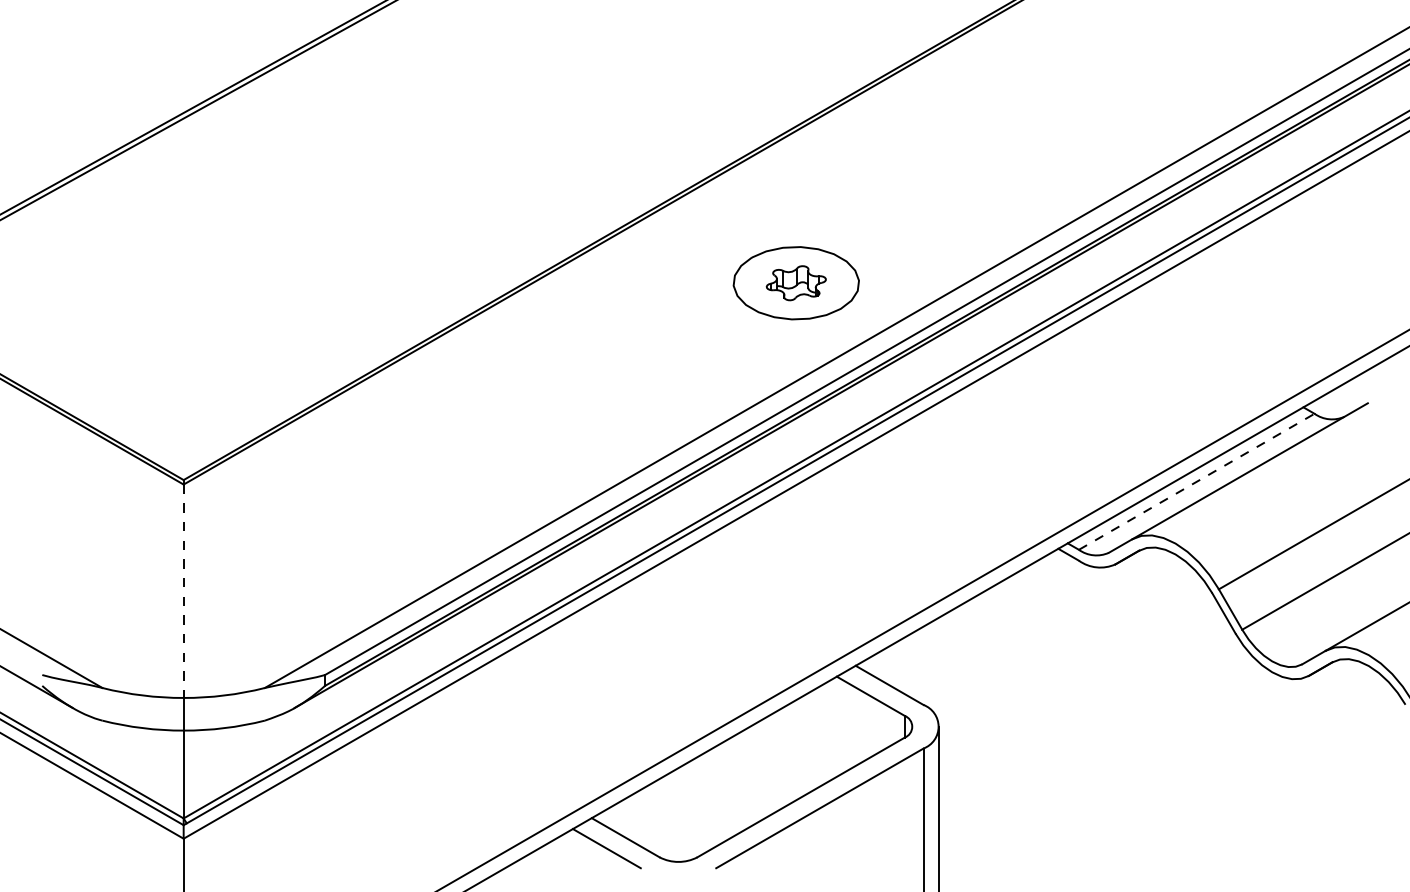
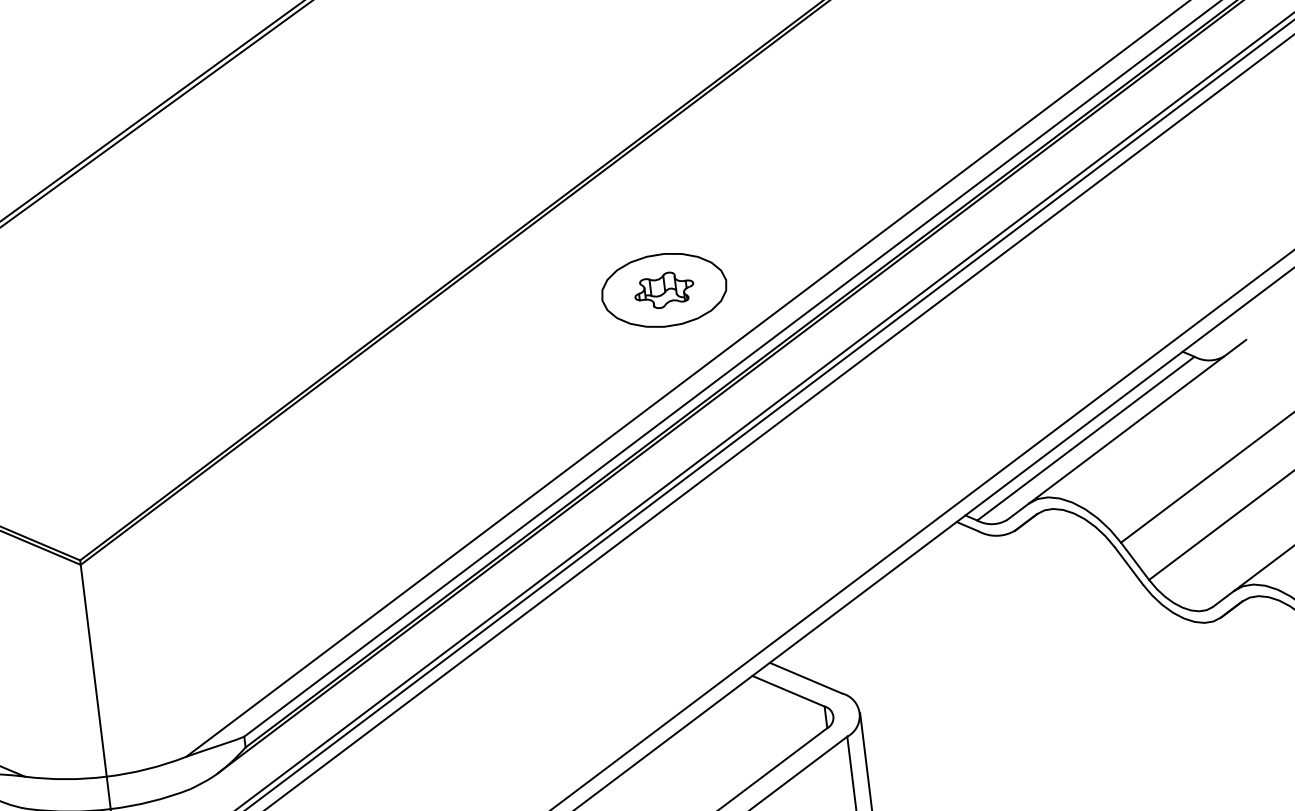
line: (1197, 481) -> (1086, 438), dashed -> solid
line: (183, 591) -> (93, 671), dashed -> solid

